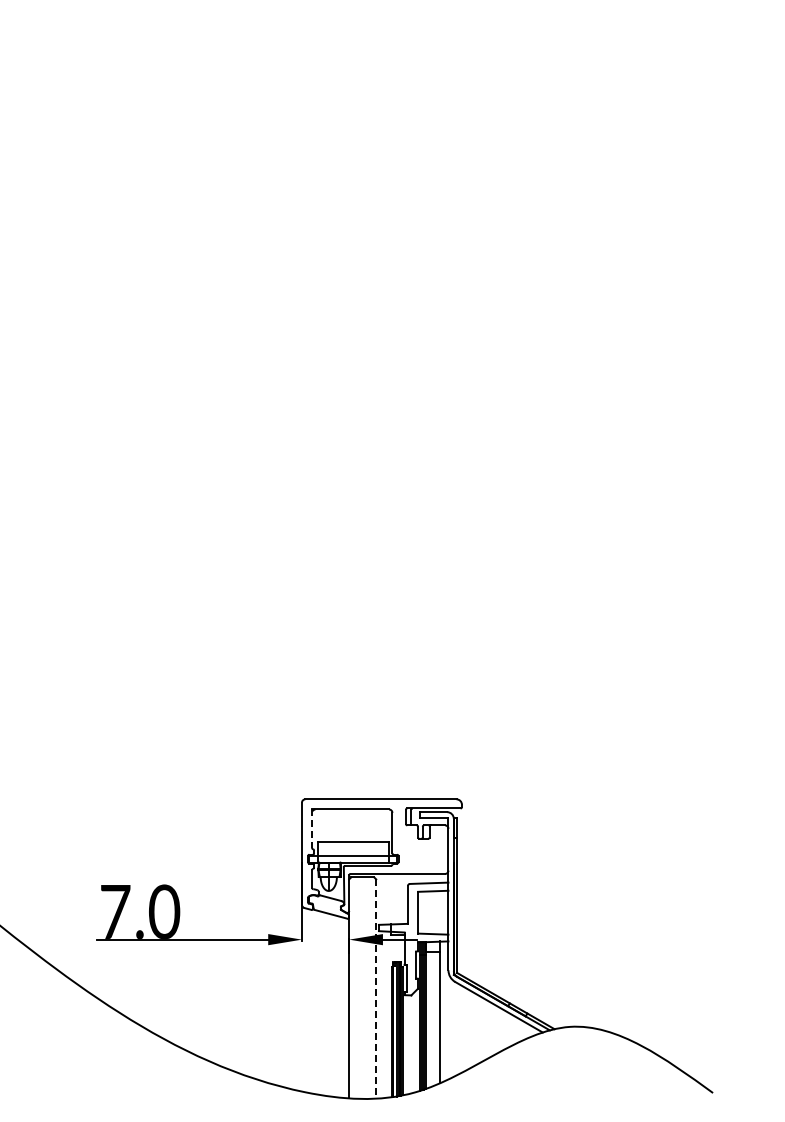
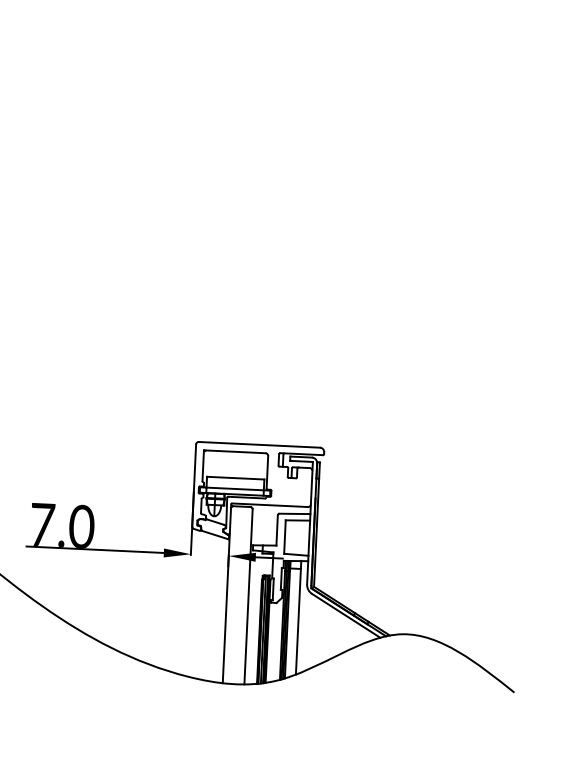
line: (312, 829) -> (203, 466), dashed -> solid
line: (376, 989) -> (248, 597), dashed -> solid

